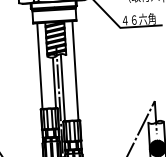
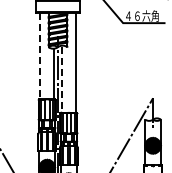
line: (39, 66) -> (40, 56), solid -> dashed
line: (63, 87) -> (62, 79), solid -> dashed

